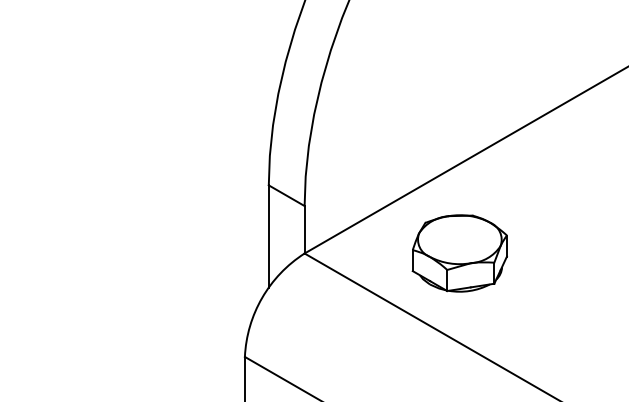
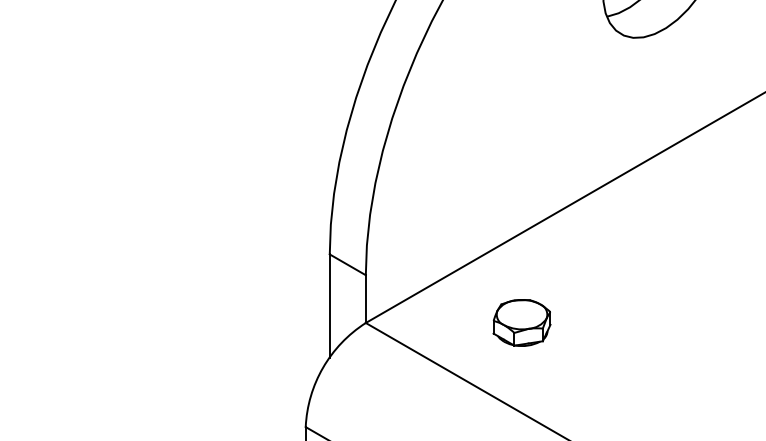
part: (459, 253) -> (521, 322), size x0.6

